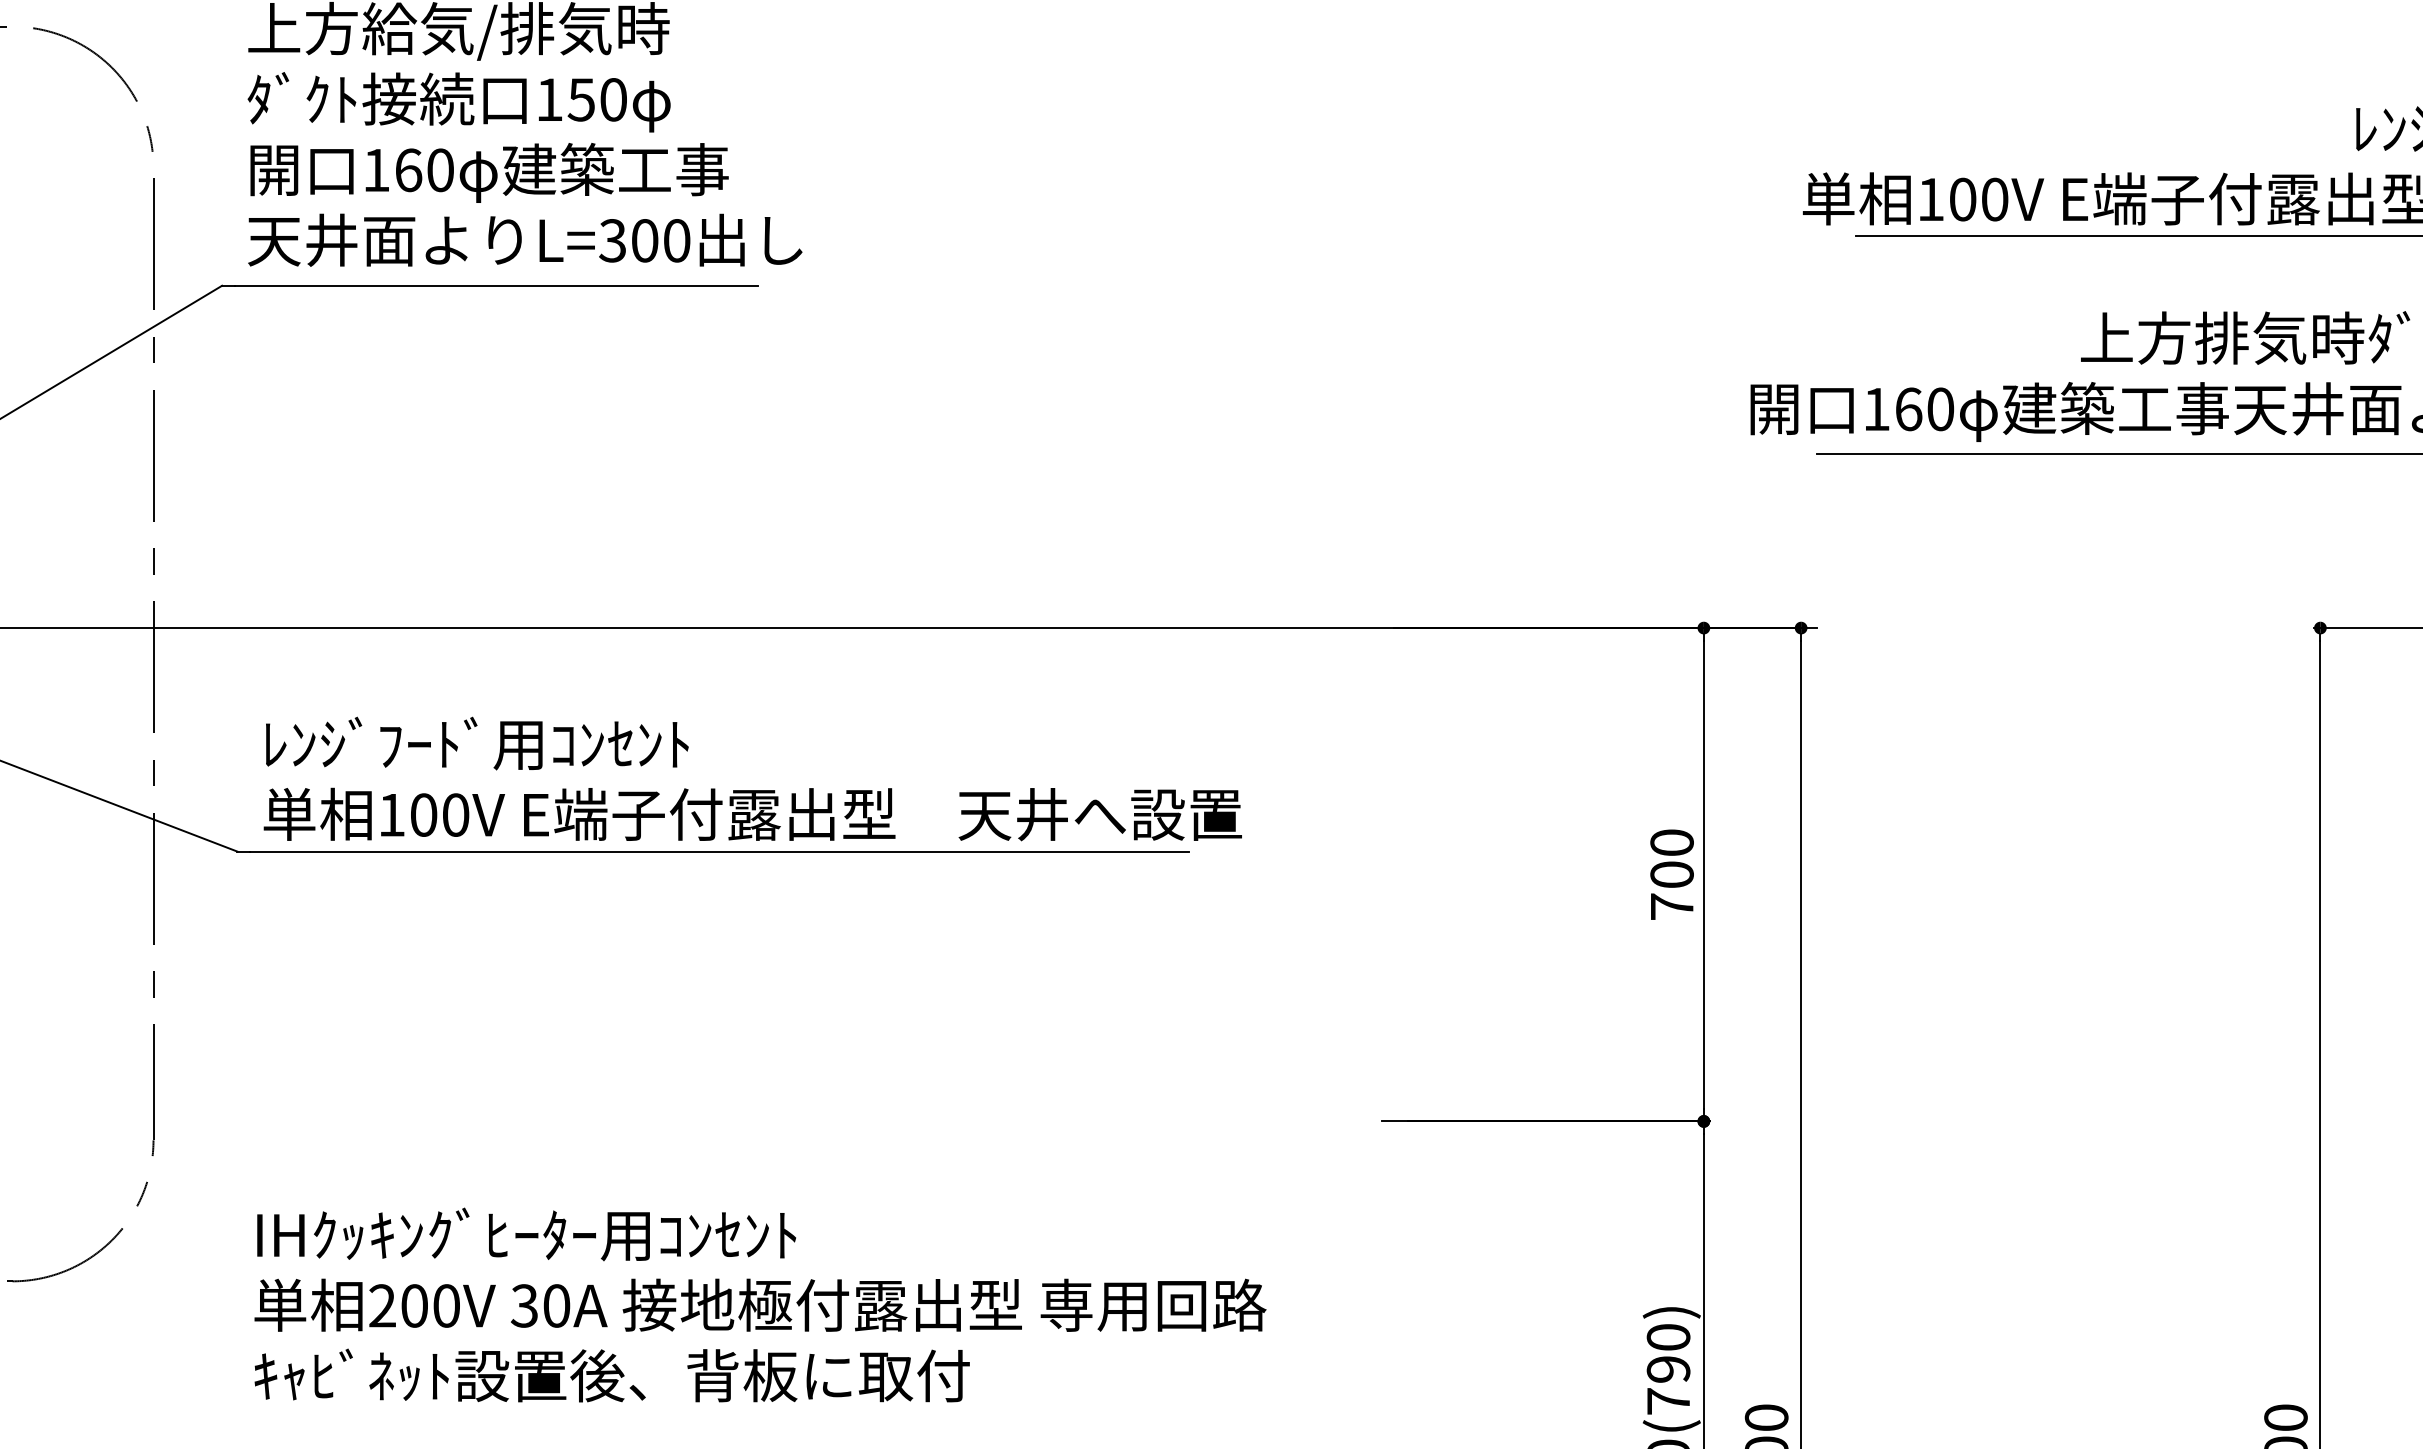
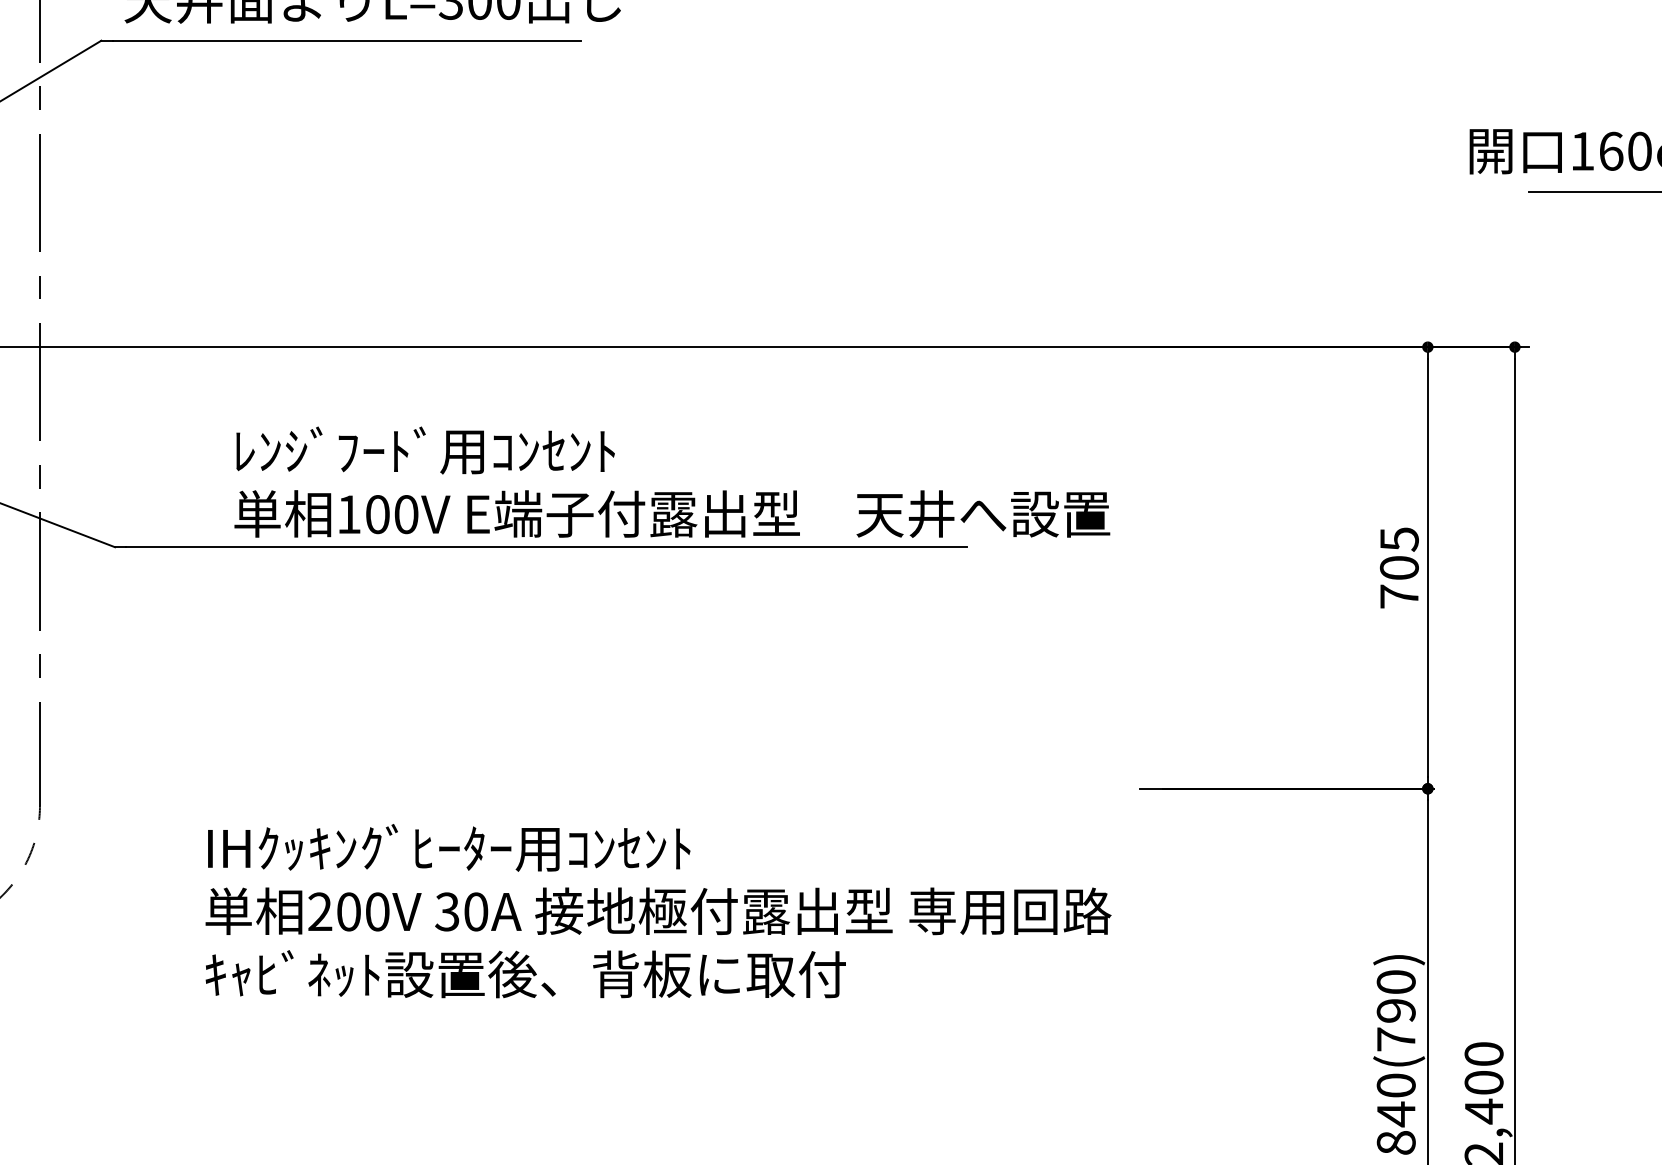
text: (752, 778) -> (671, 481), moved
text: (1671, 842) -> (1398, 539), 700 -> 705
text: (760, 1304) -> (658, 910), moved

